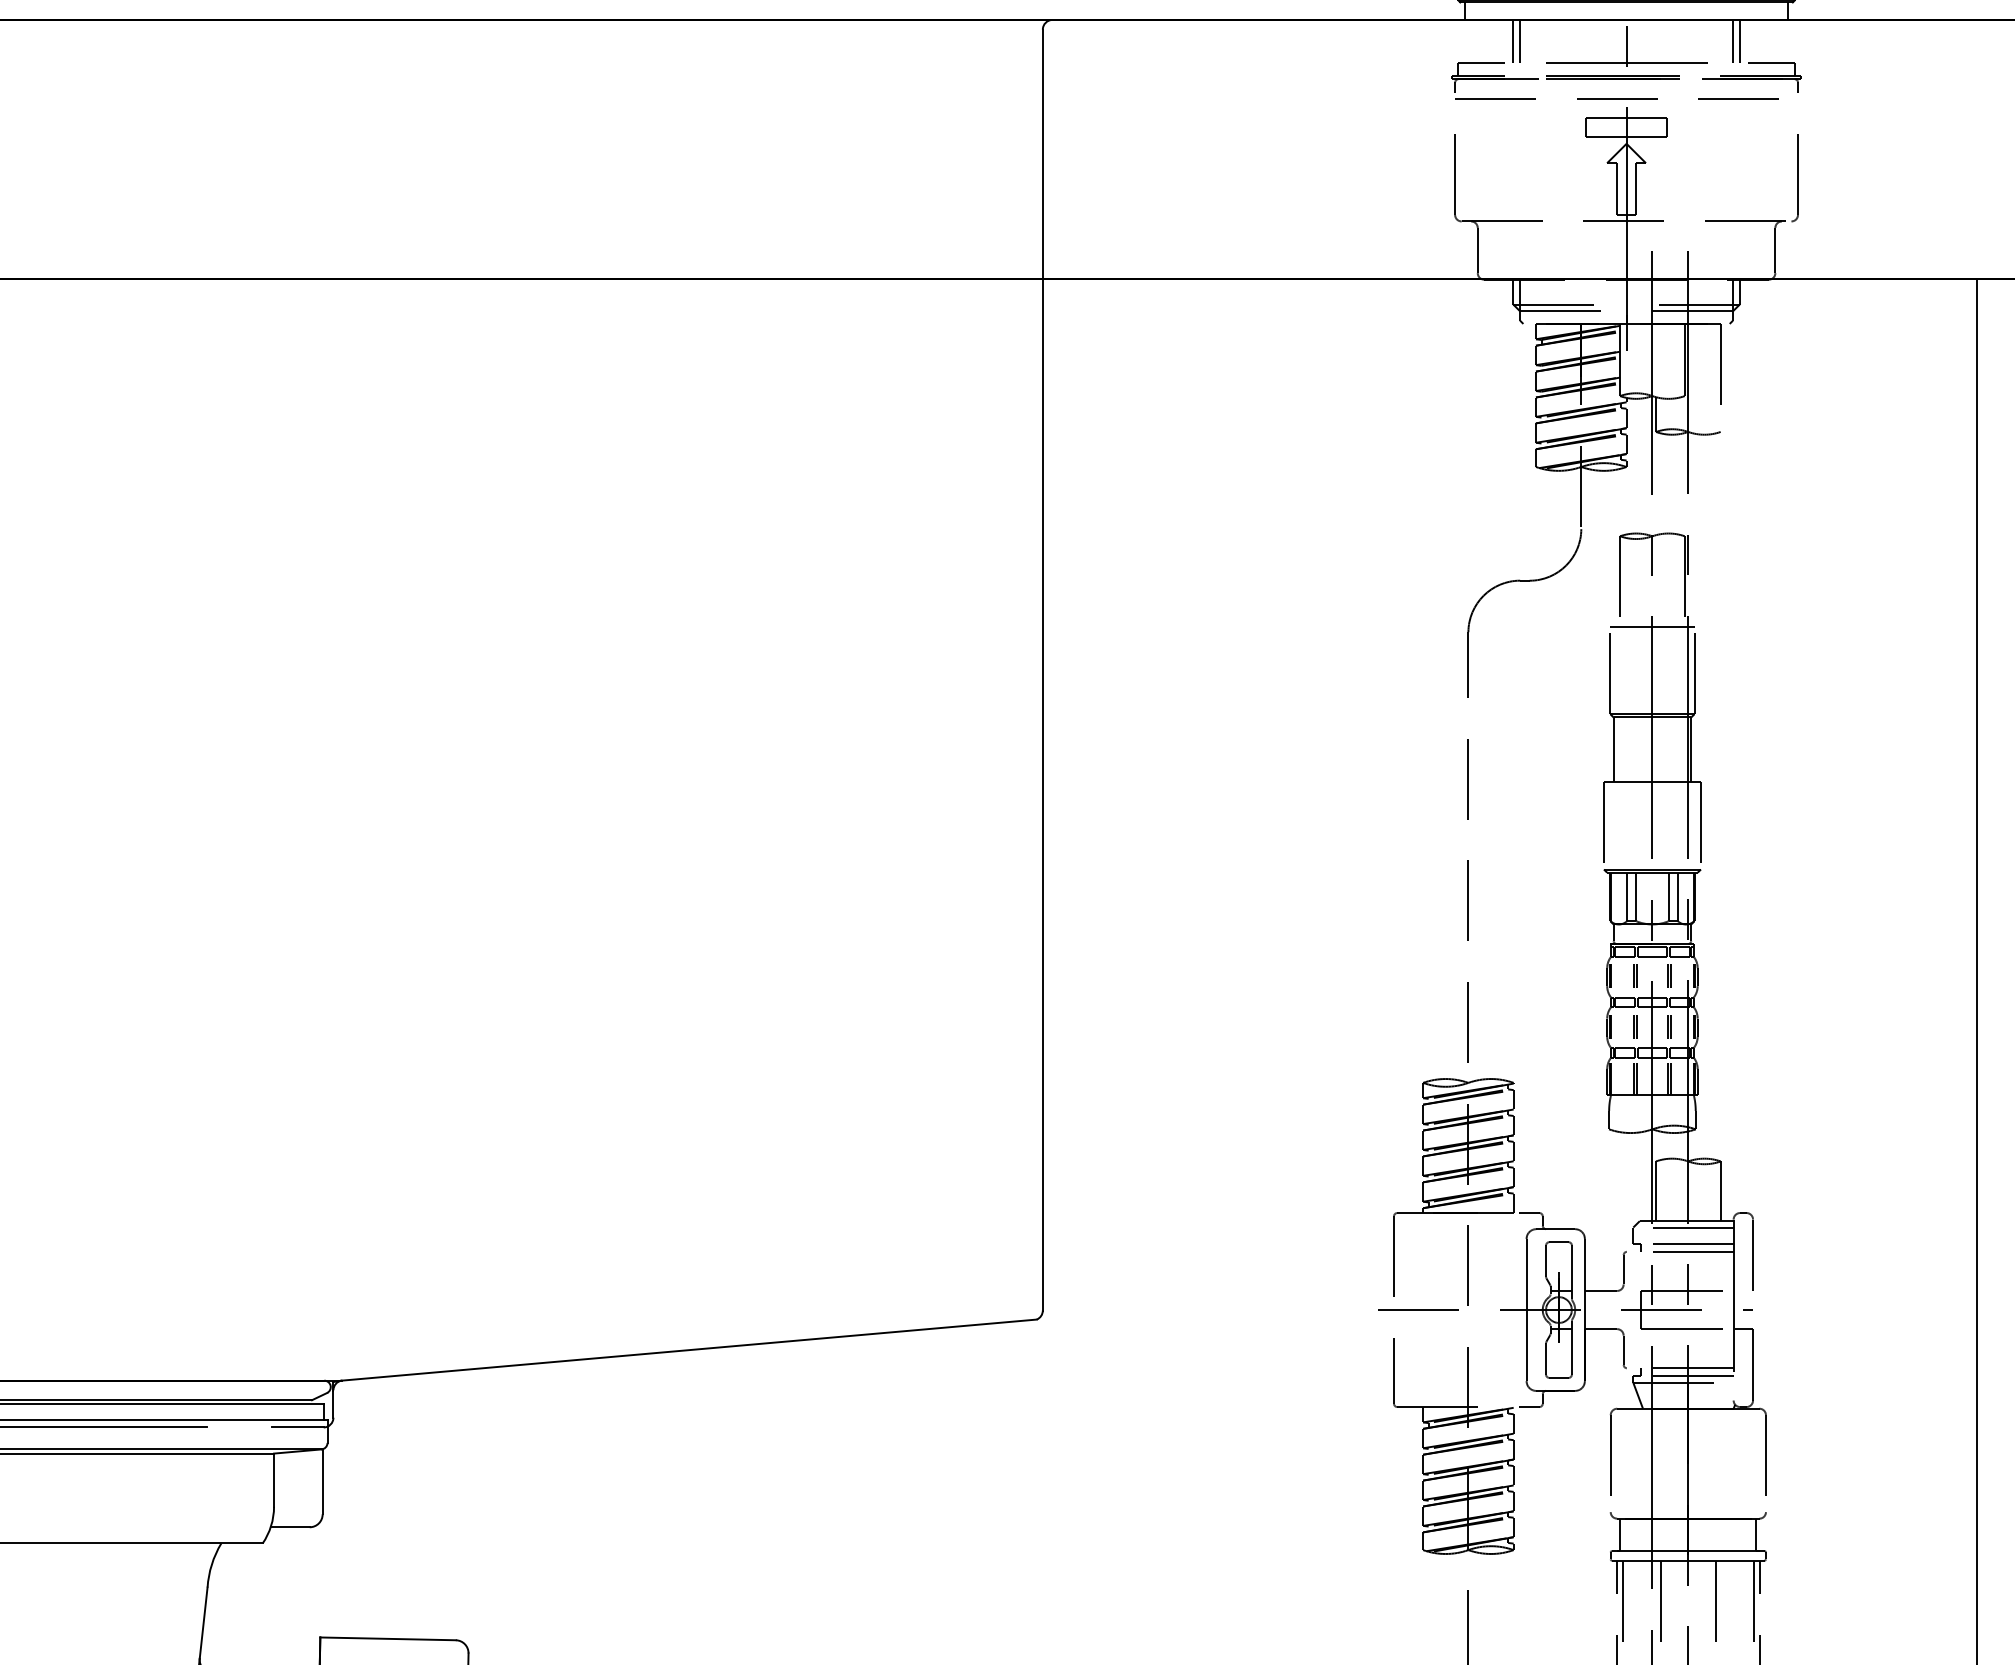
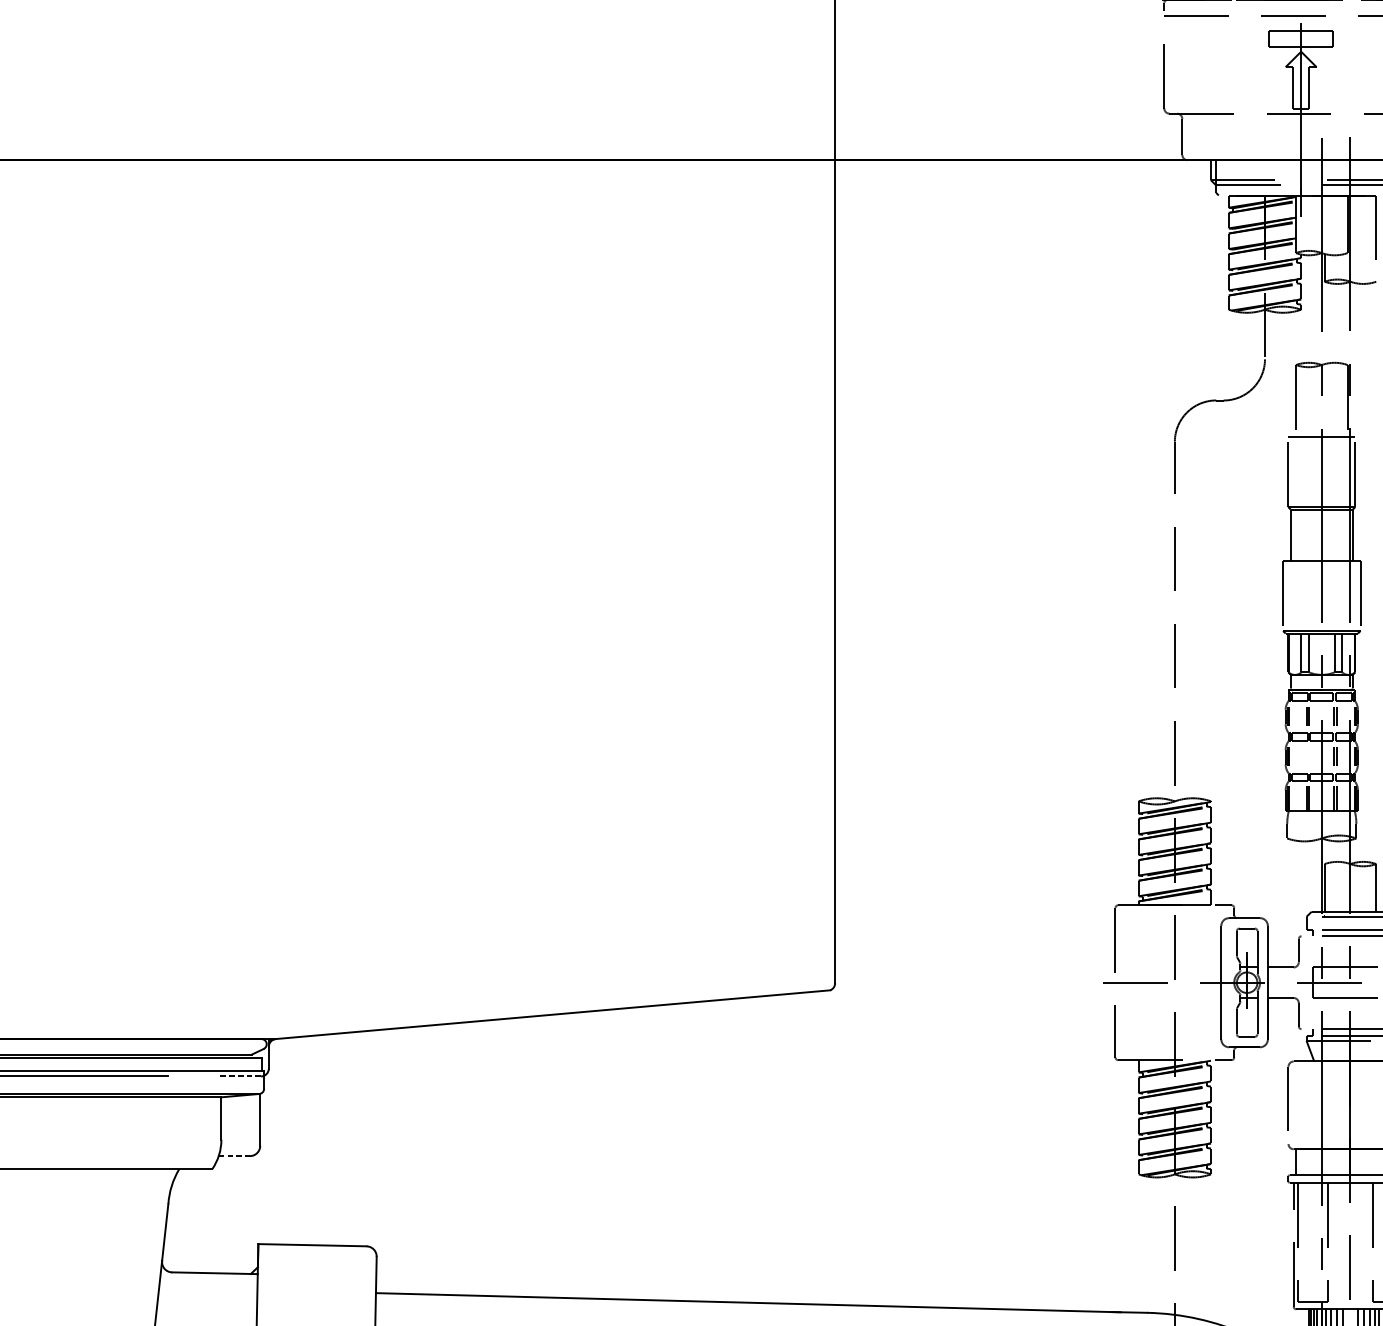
line: (1634, 1026) -> (1307, 756), removed
line: (297, 1427) -> (240, 1076), solid -> dashed
line: (290, 1527) -> (234, 1156), solid -> dashed

